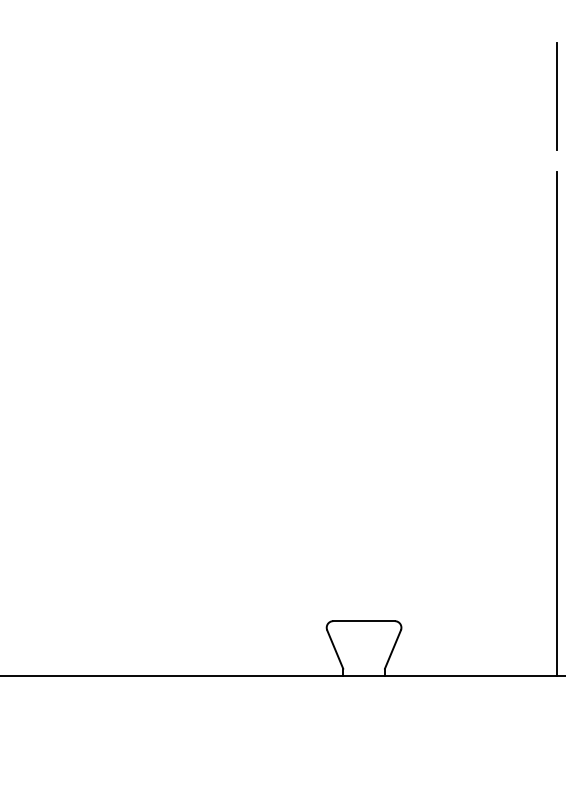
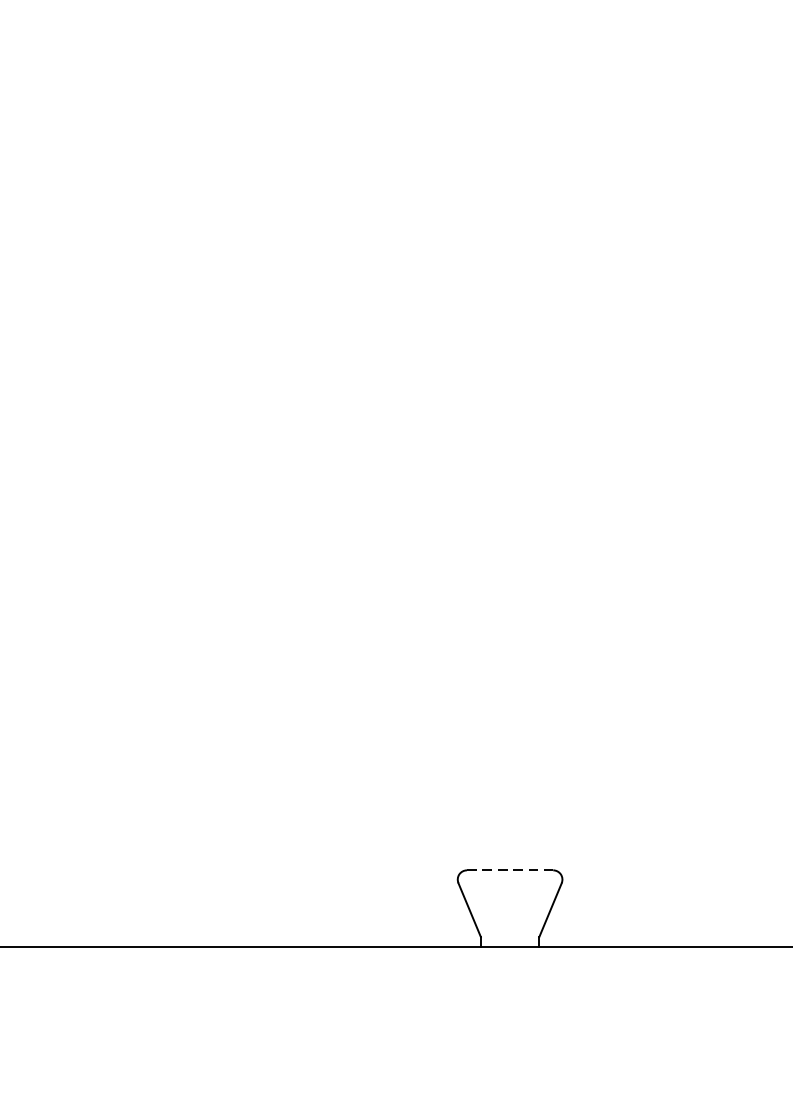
line: (557, 96) -> (781, 135), removed
line: (557, 423) -> (781, 593), removed
line: (364, 621) -> (510, 870), solid -> dashed

